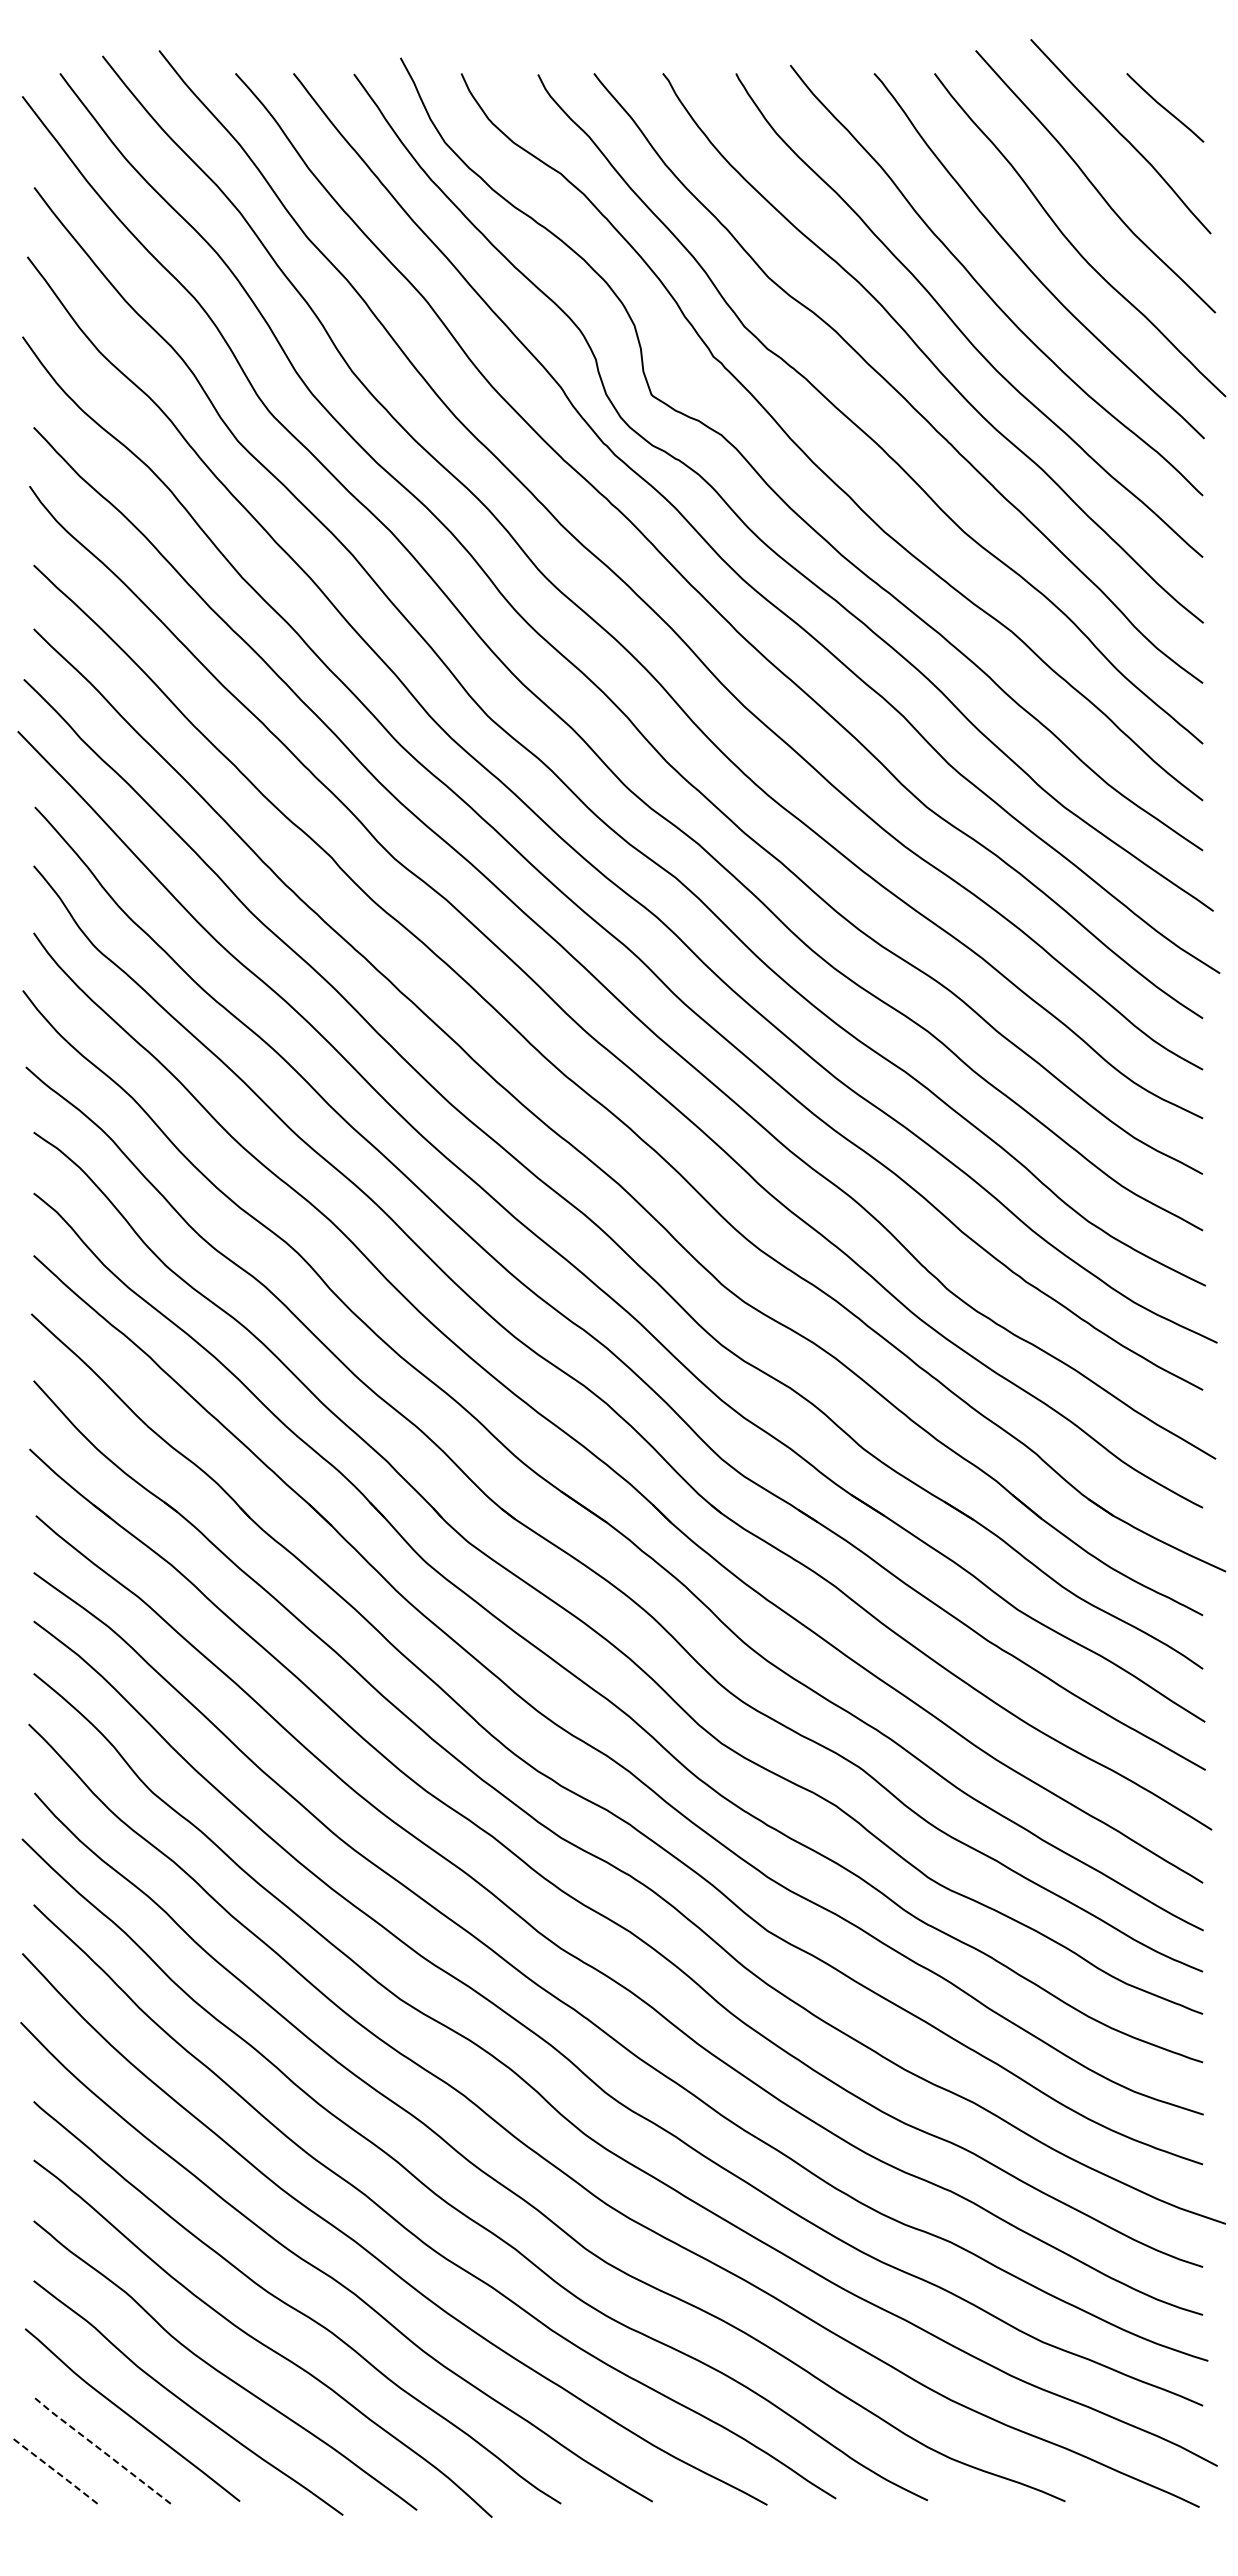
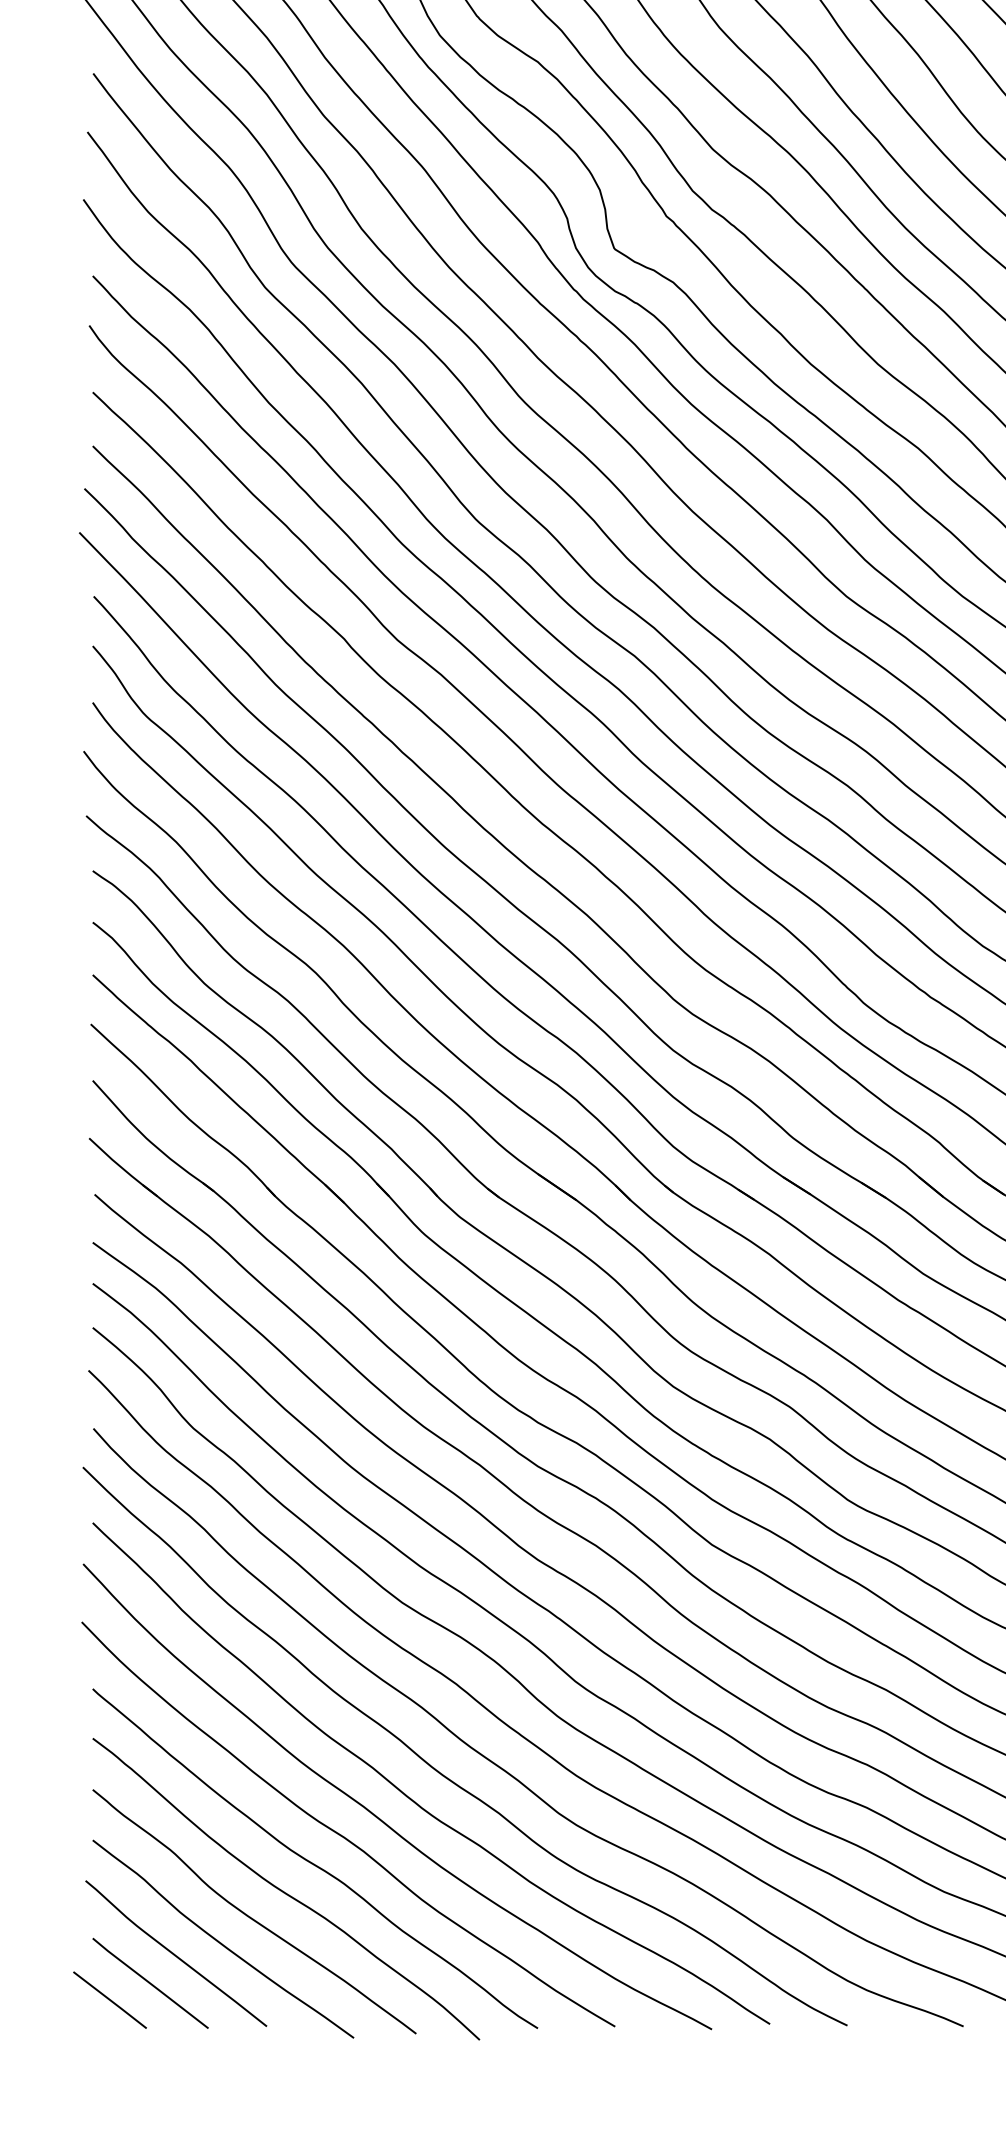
line: (101, 2450) -> (149, 1983), dashed -> solid
line: (54, 2470) -> (110, 2000), dashed -> solid

